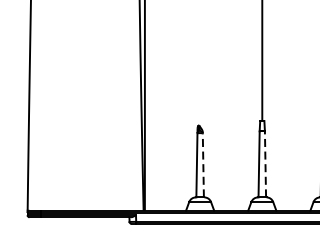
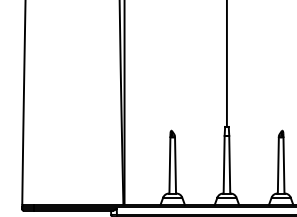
line: (265, 164) -> (229, 164), dashed -> solid
line: (203, 165) -> (175, 165), dashed -> solid

